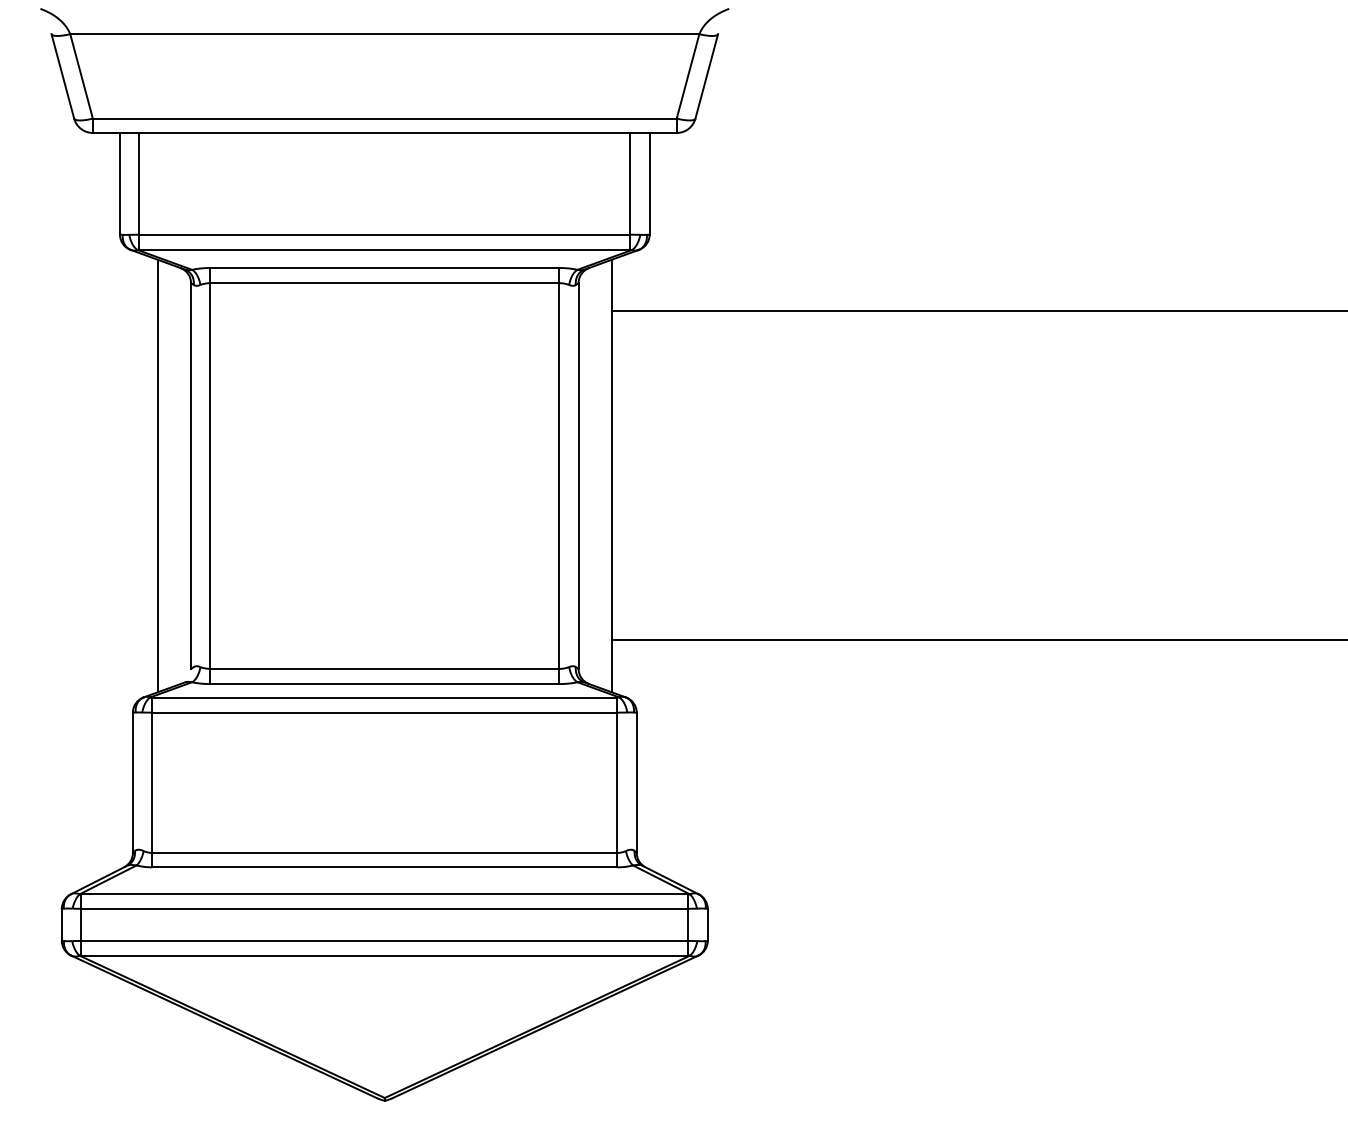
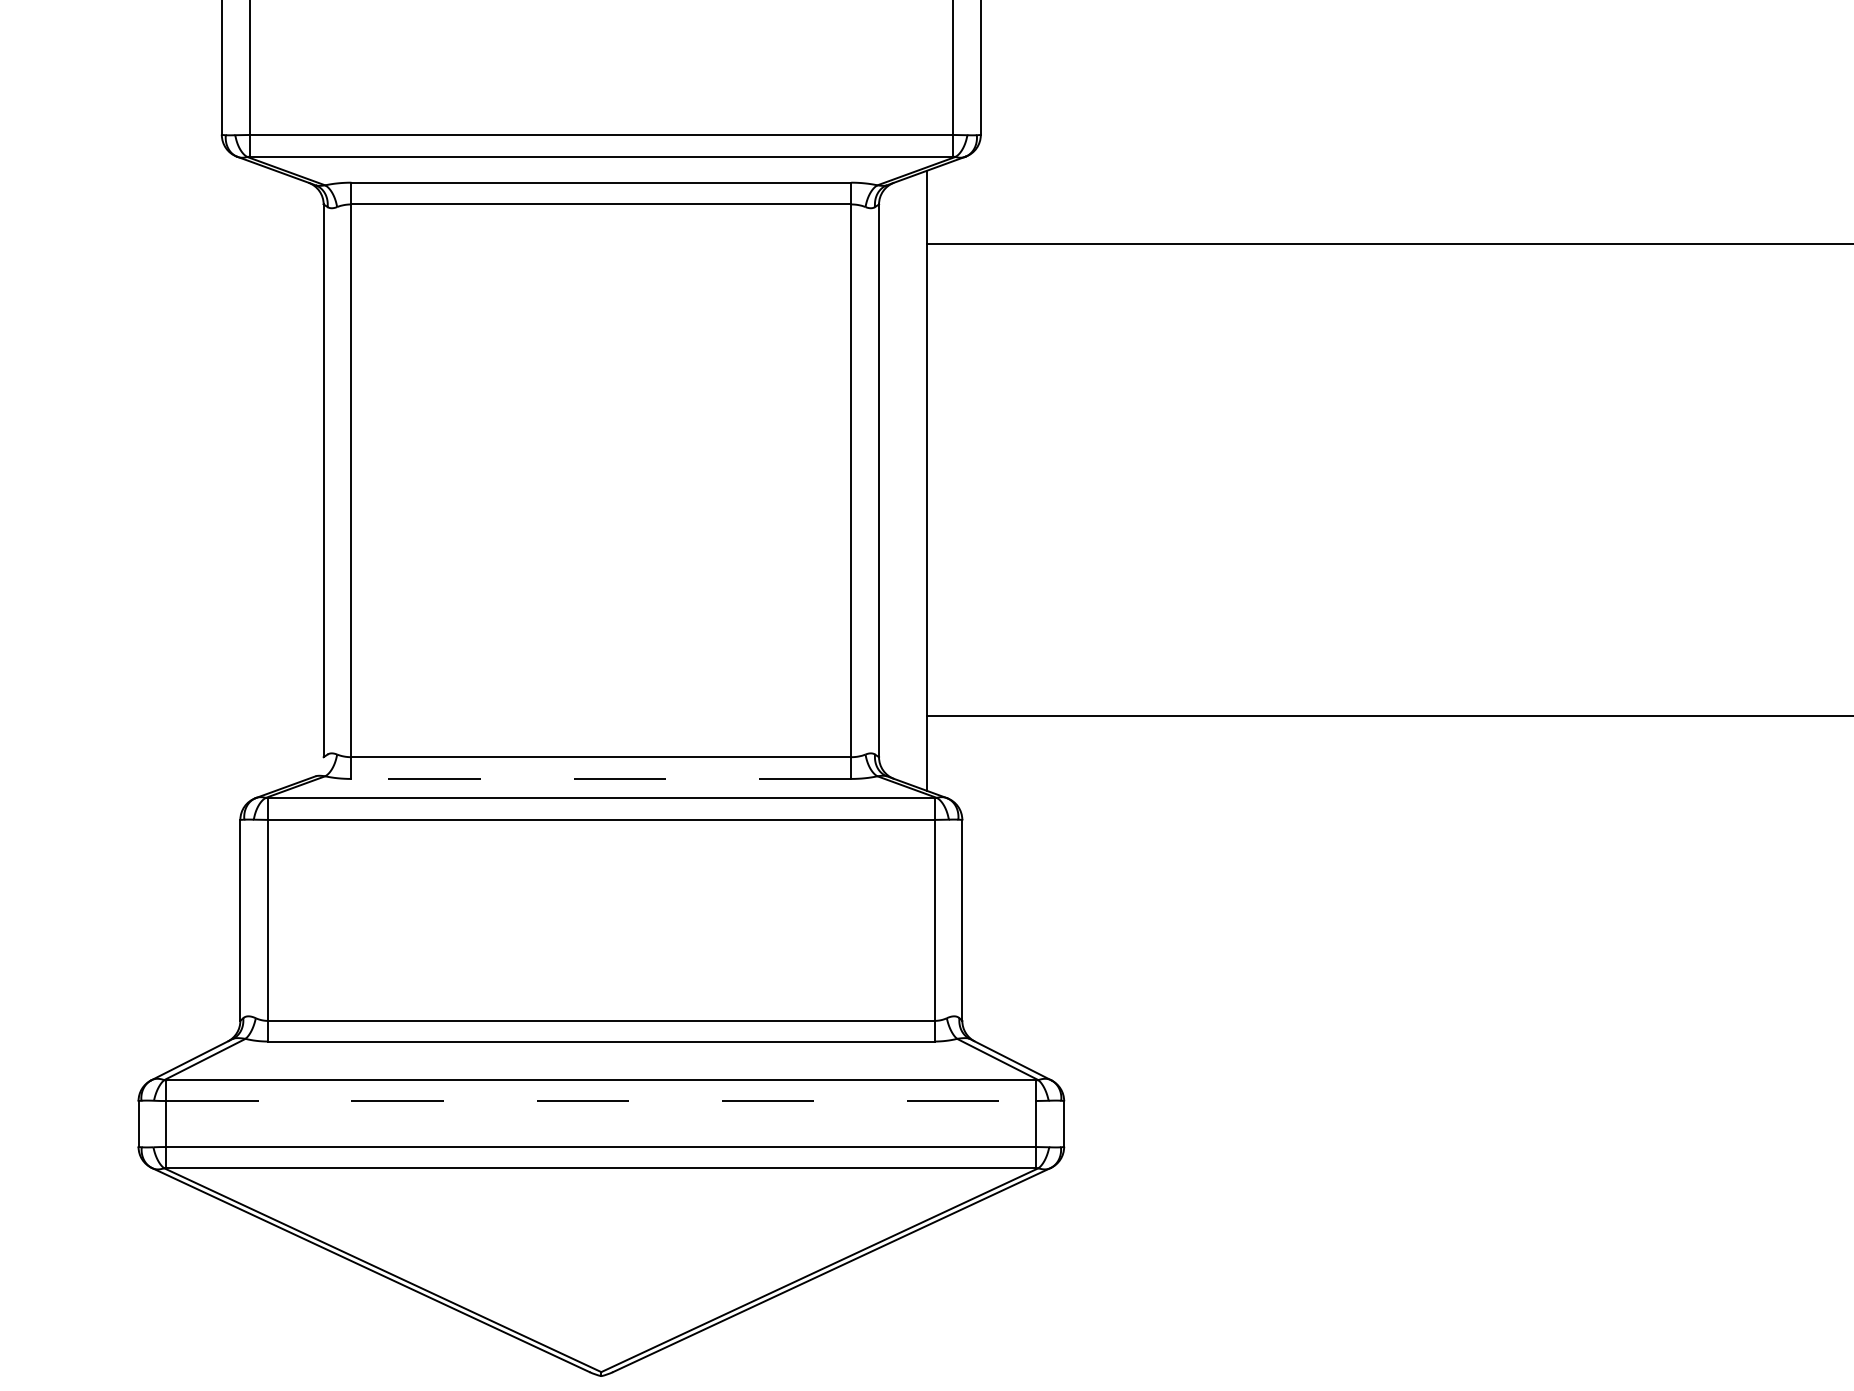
line: (157, 475) -> (275, 480), removed
line: (384, 684) -> (600, 779), solid -> dashed
line: (384, 908) -> (600, 1100), solid -> dashed

